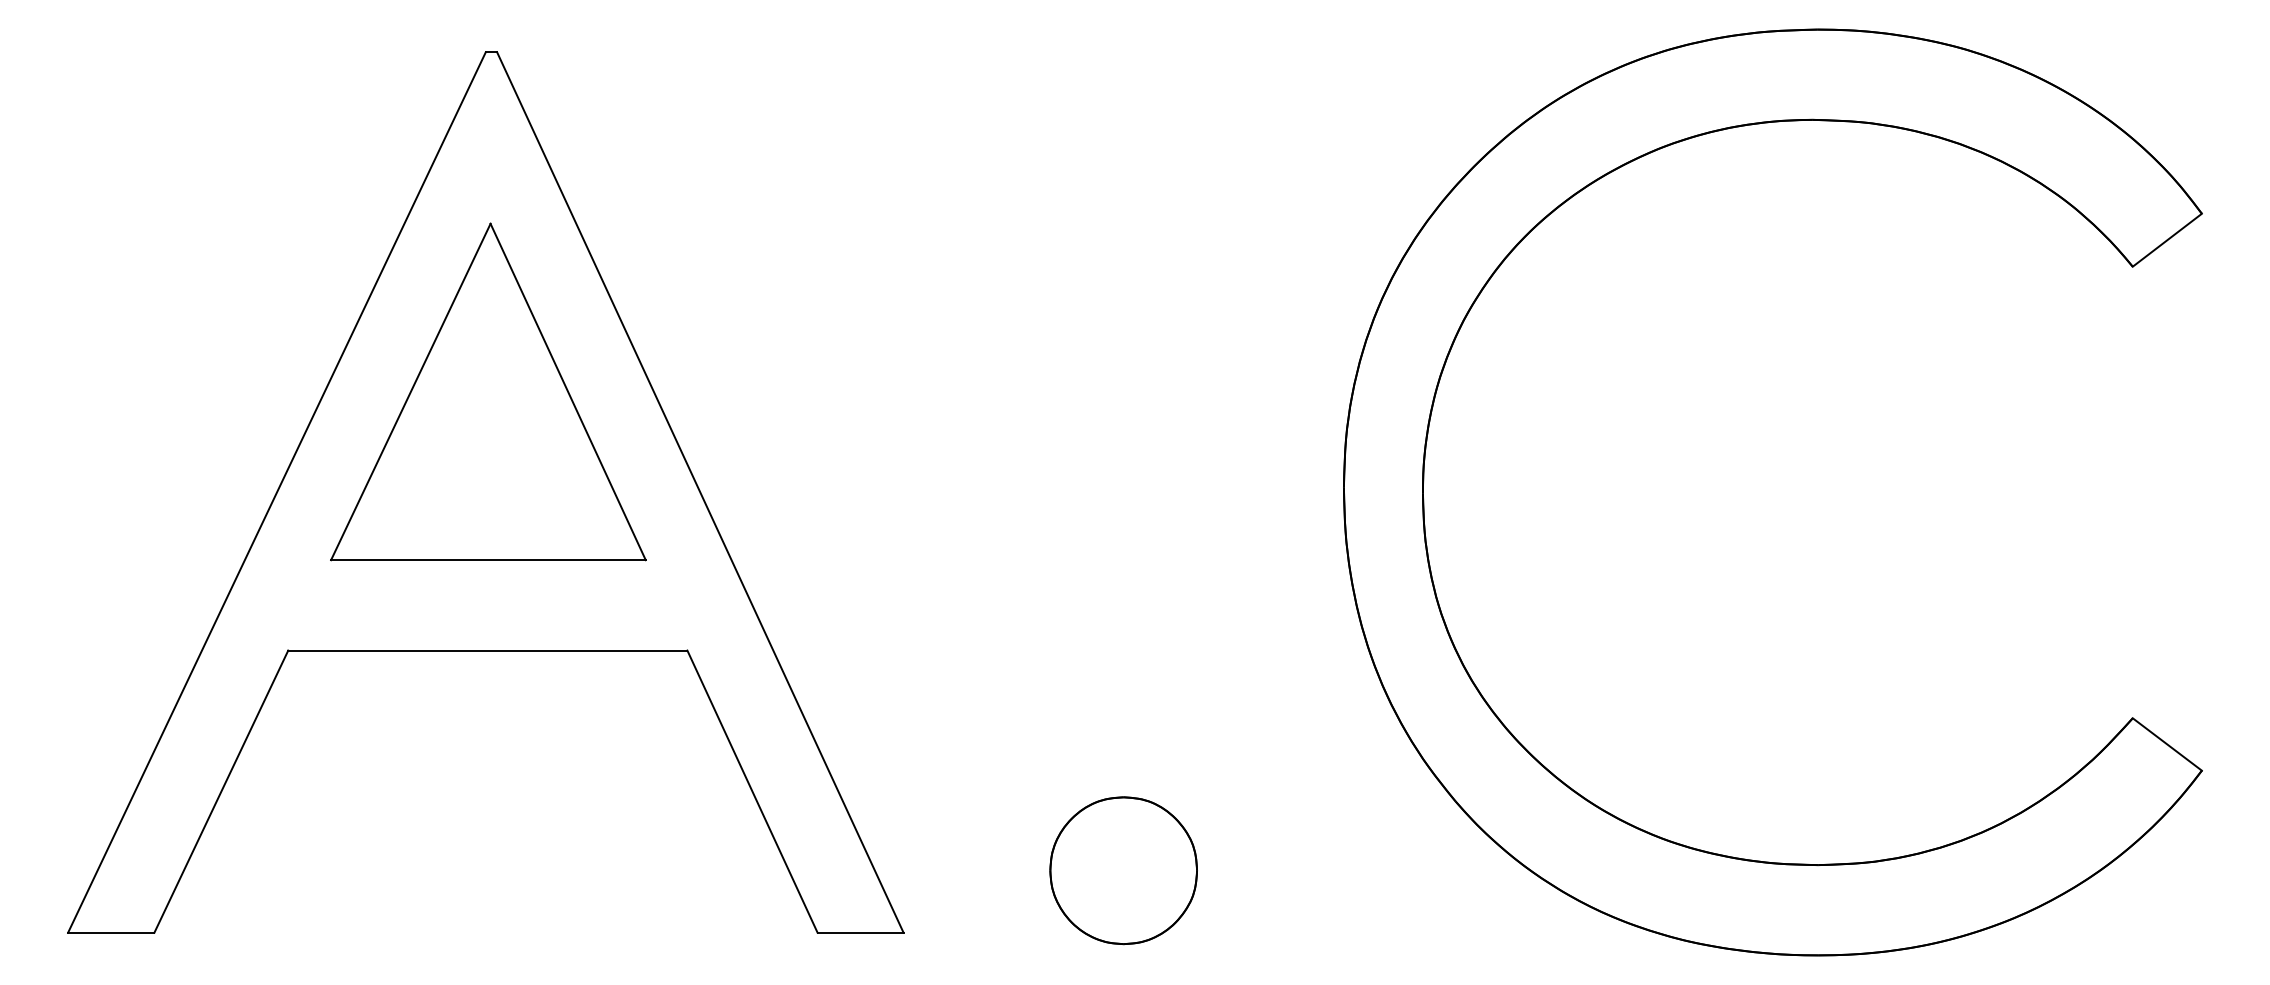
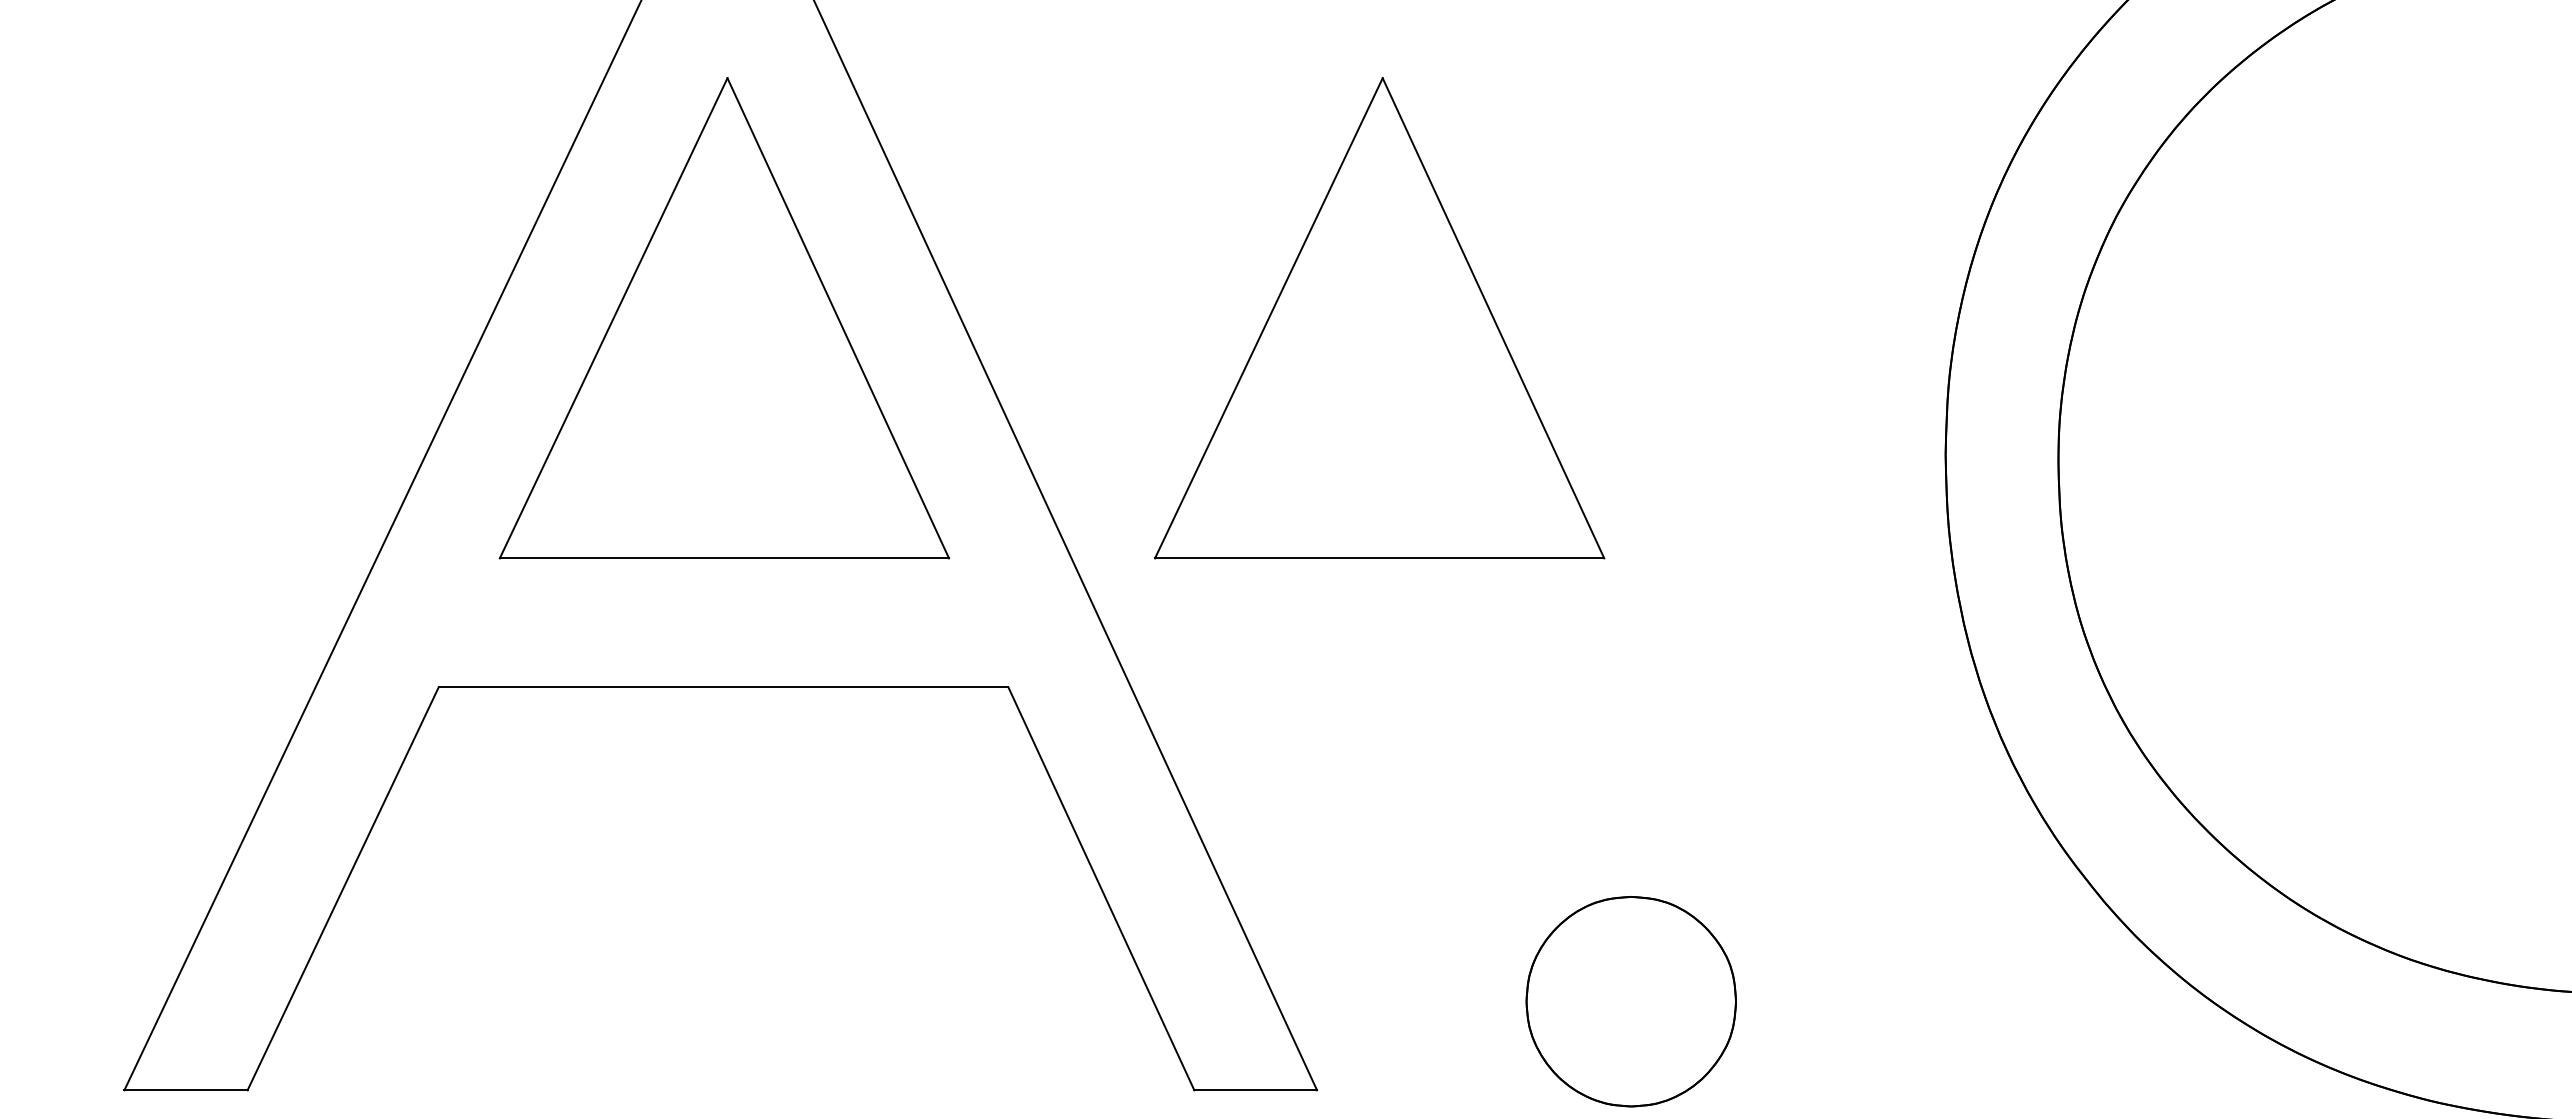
part: (947, 391) -> (1379, 317), added

